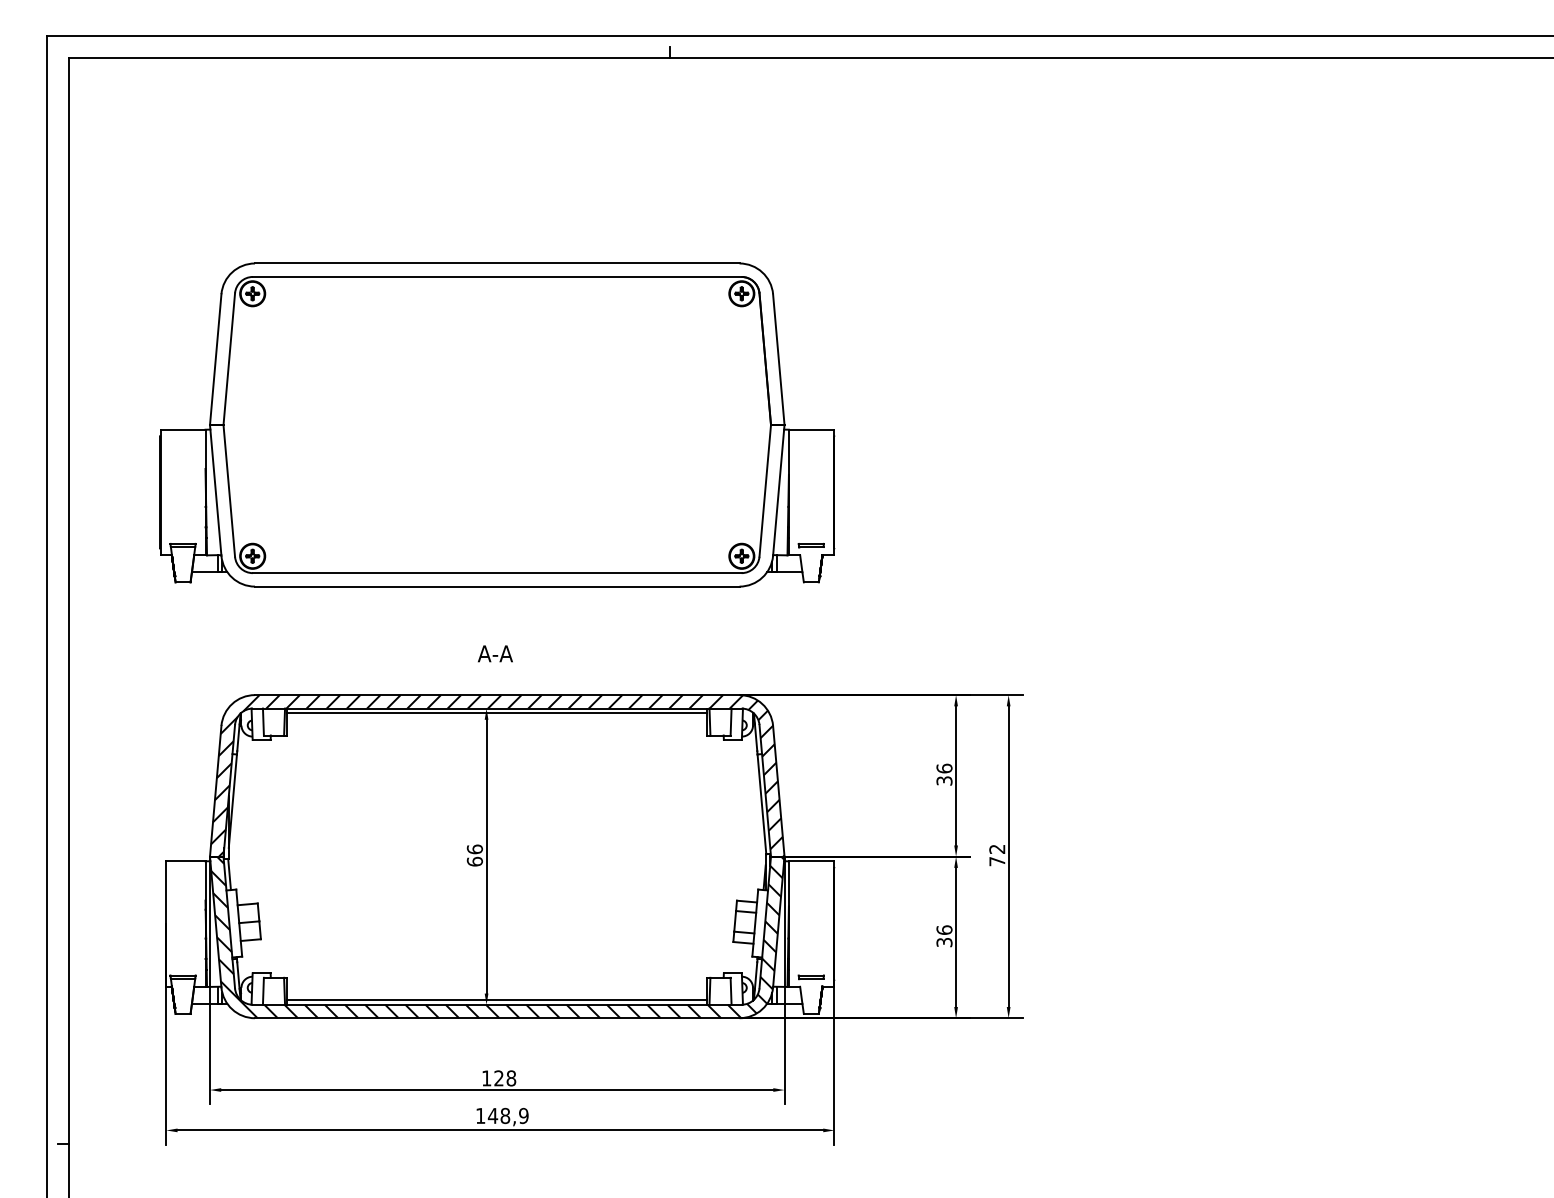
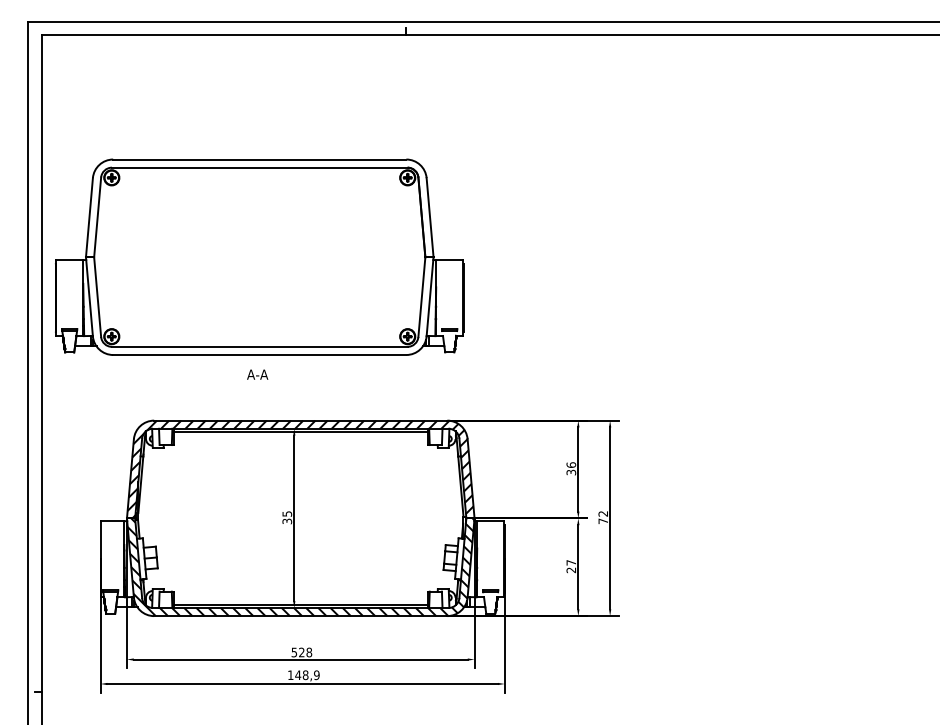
part: (496, 423) -> (259, 256), moved
text: (495, 653) -> (257, 374), moved
text: (475, 855) -> (287, 517), 66 -> 35
text: (944, 936) -> (571, 566), 36 -> 27
text: (486, 1078) -> (294, 652), 128 -> 528

